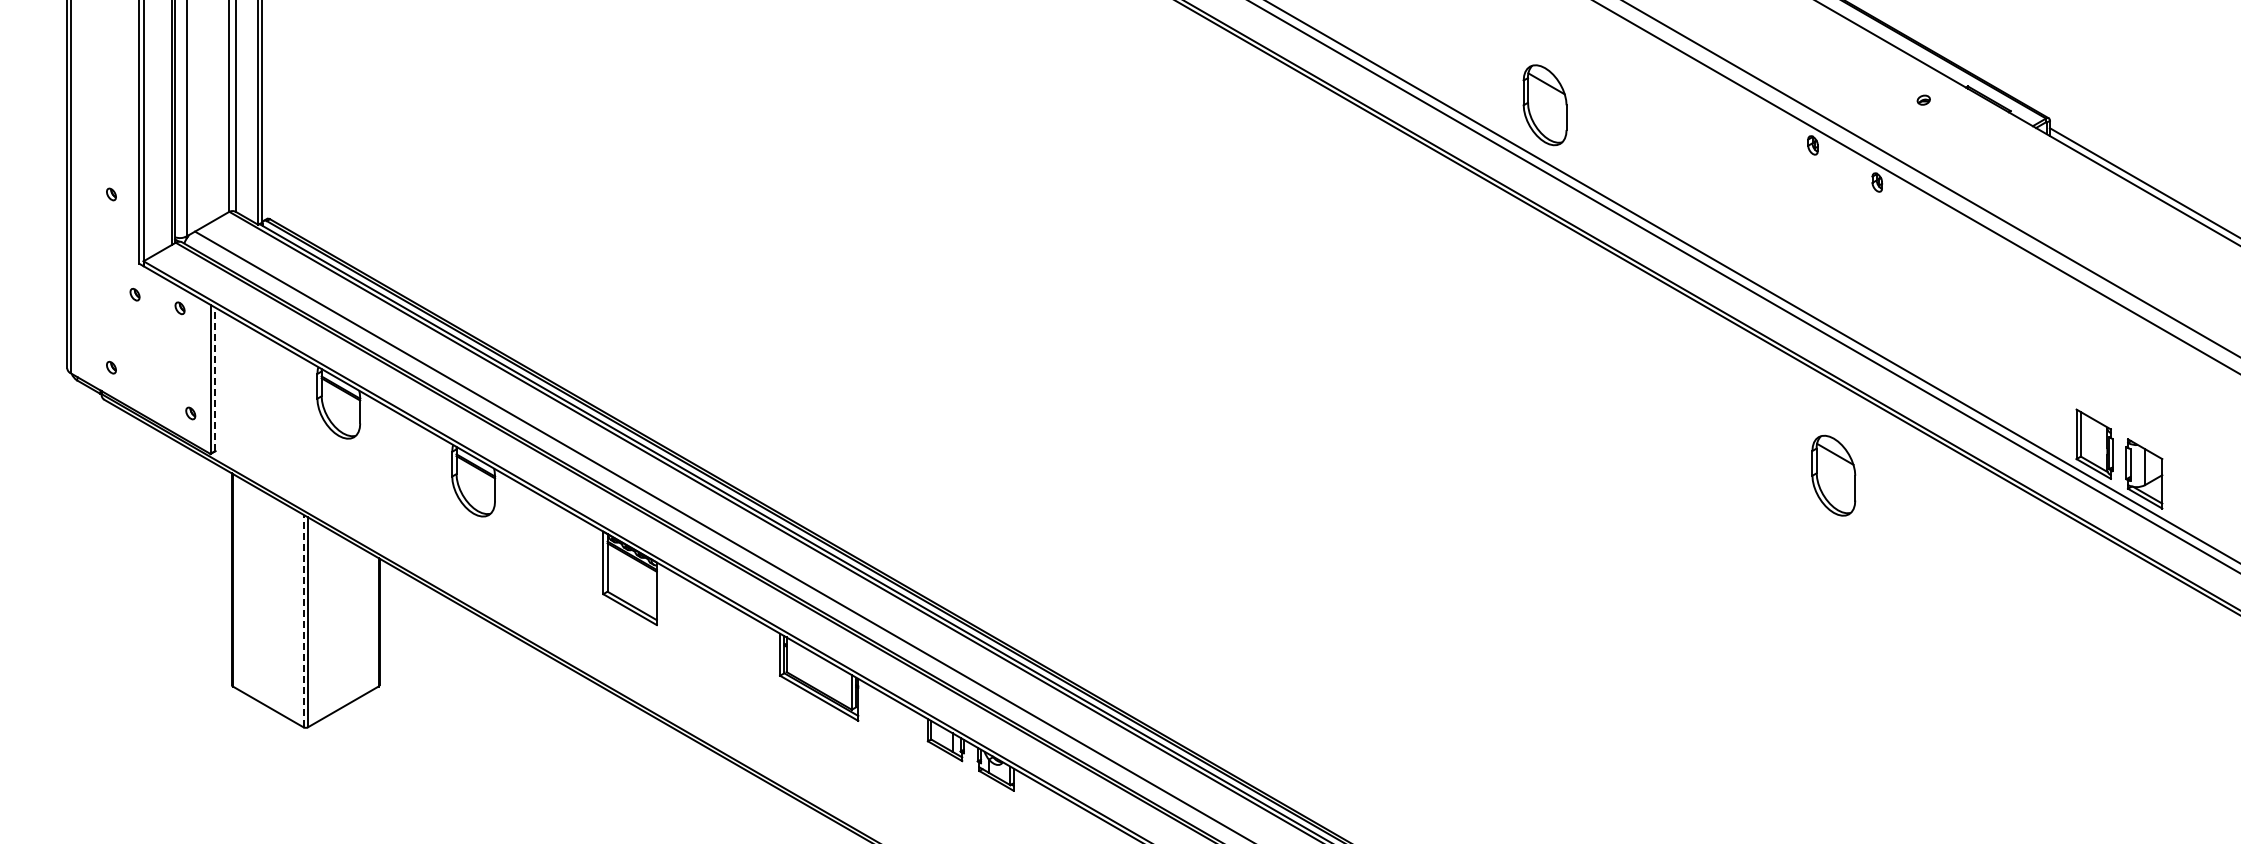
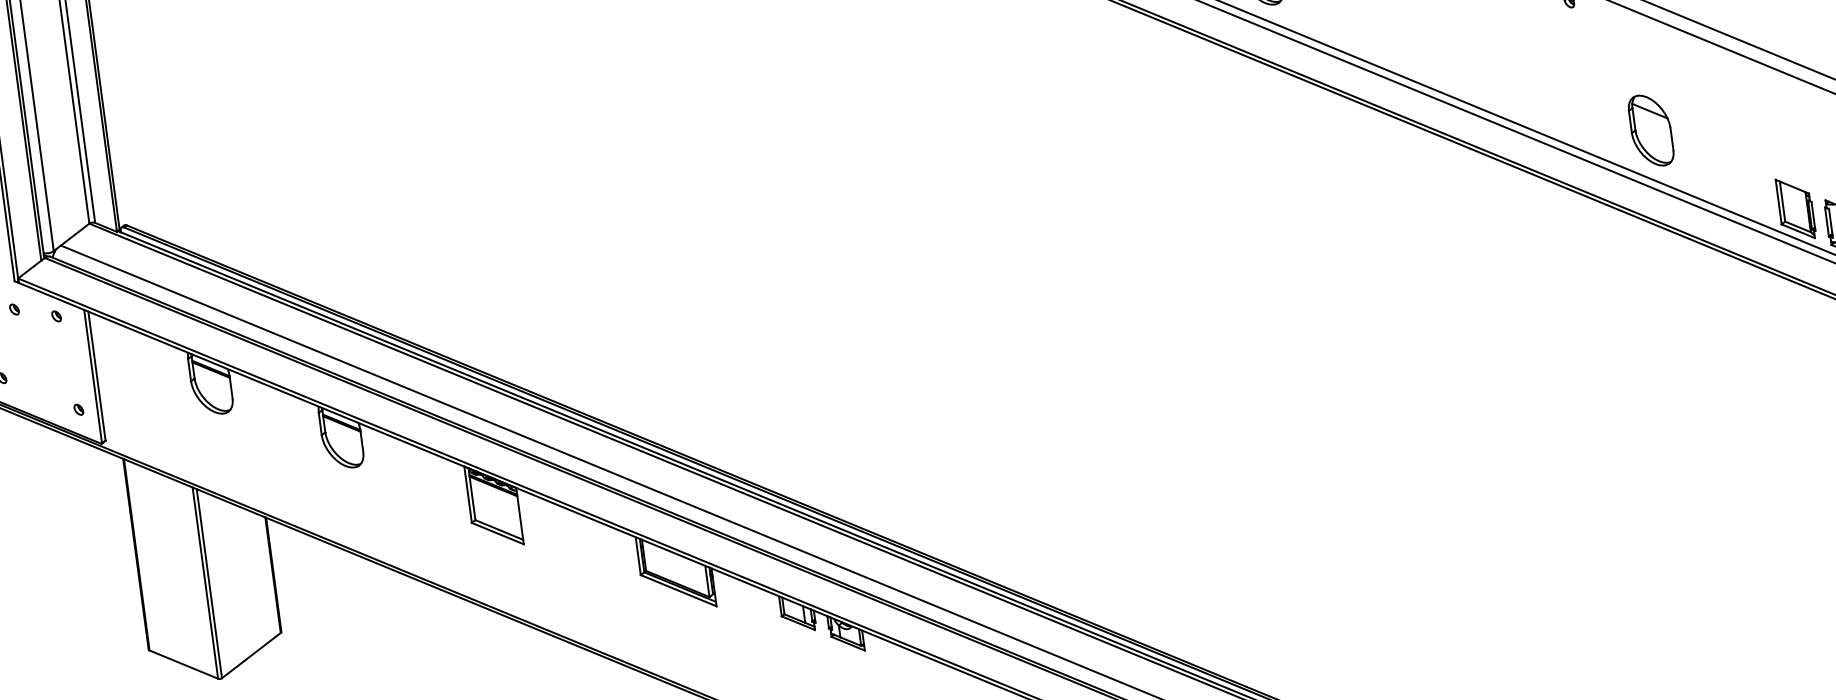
line: (215, 379) -> (97, 376), dashed -> solid
part: (1833, 475) -> (1650, 130), moved
line: (303, 620) -> (205, 582), dashed -> solid

